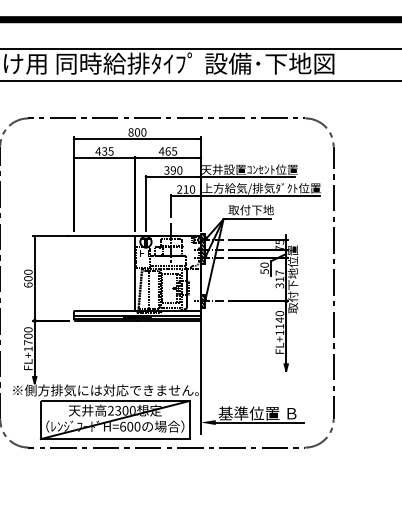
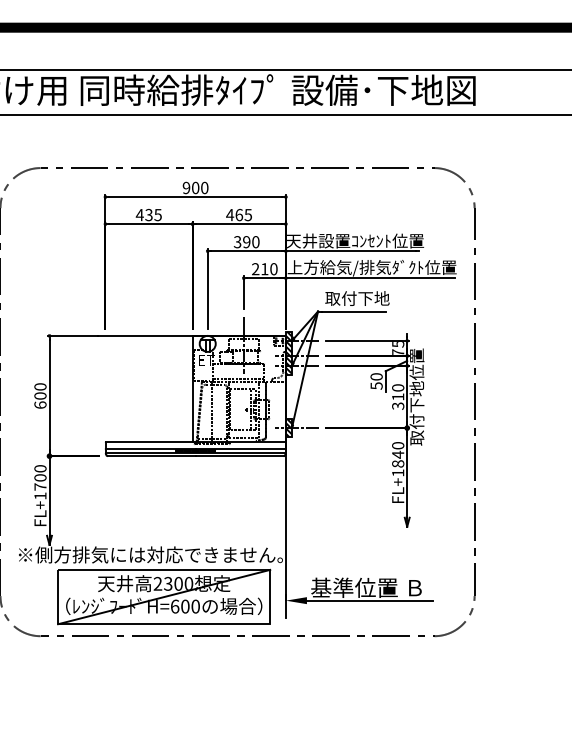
text: (131, 132) -> (186, 188), 800 -> 900
text: (280, 272) -> (398, 387), 317 -> 310
text: (280, 326) -> (398, 463), FL+1140 -> FL+1840

